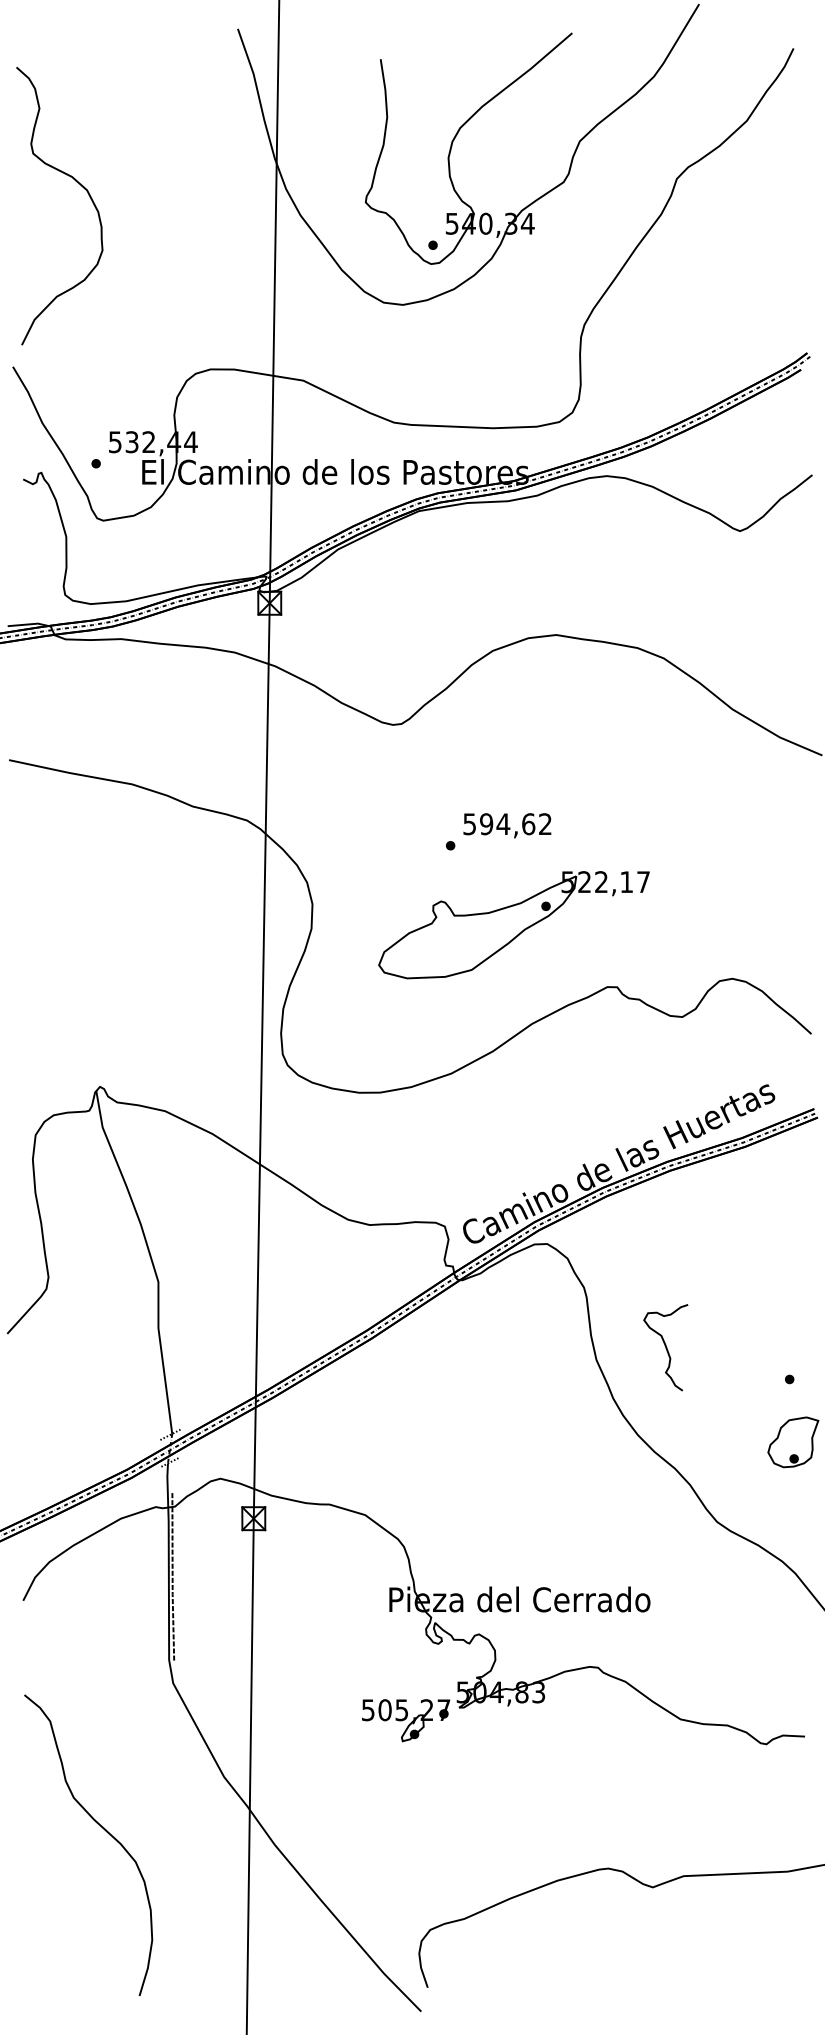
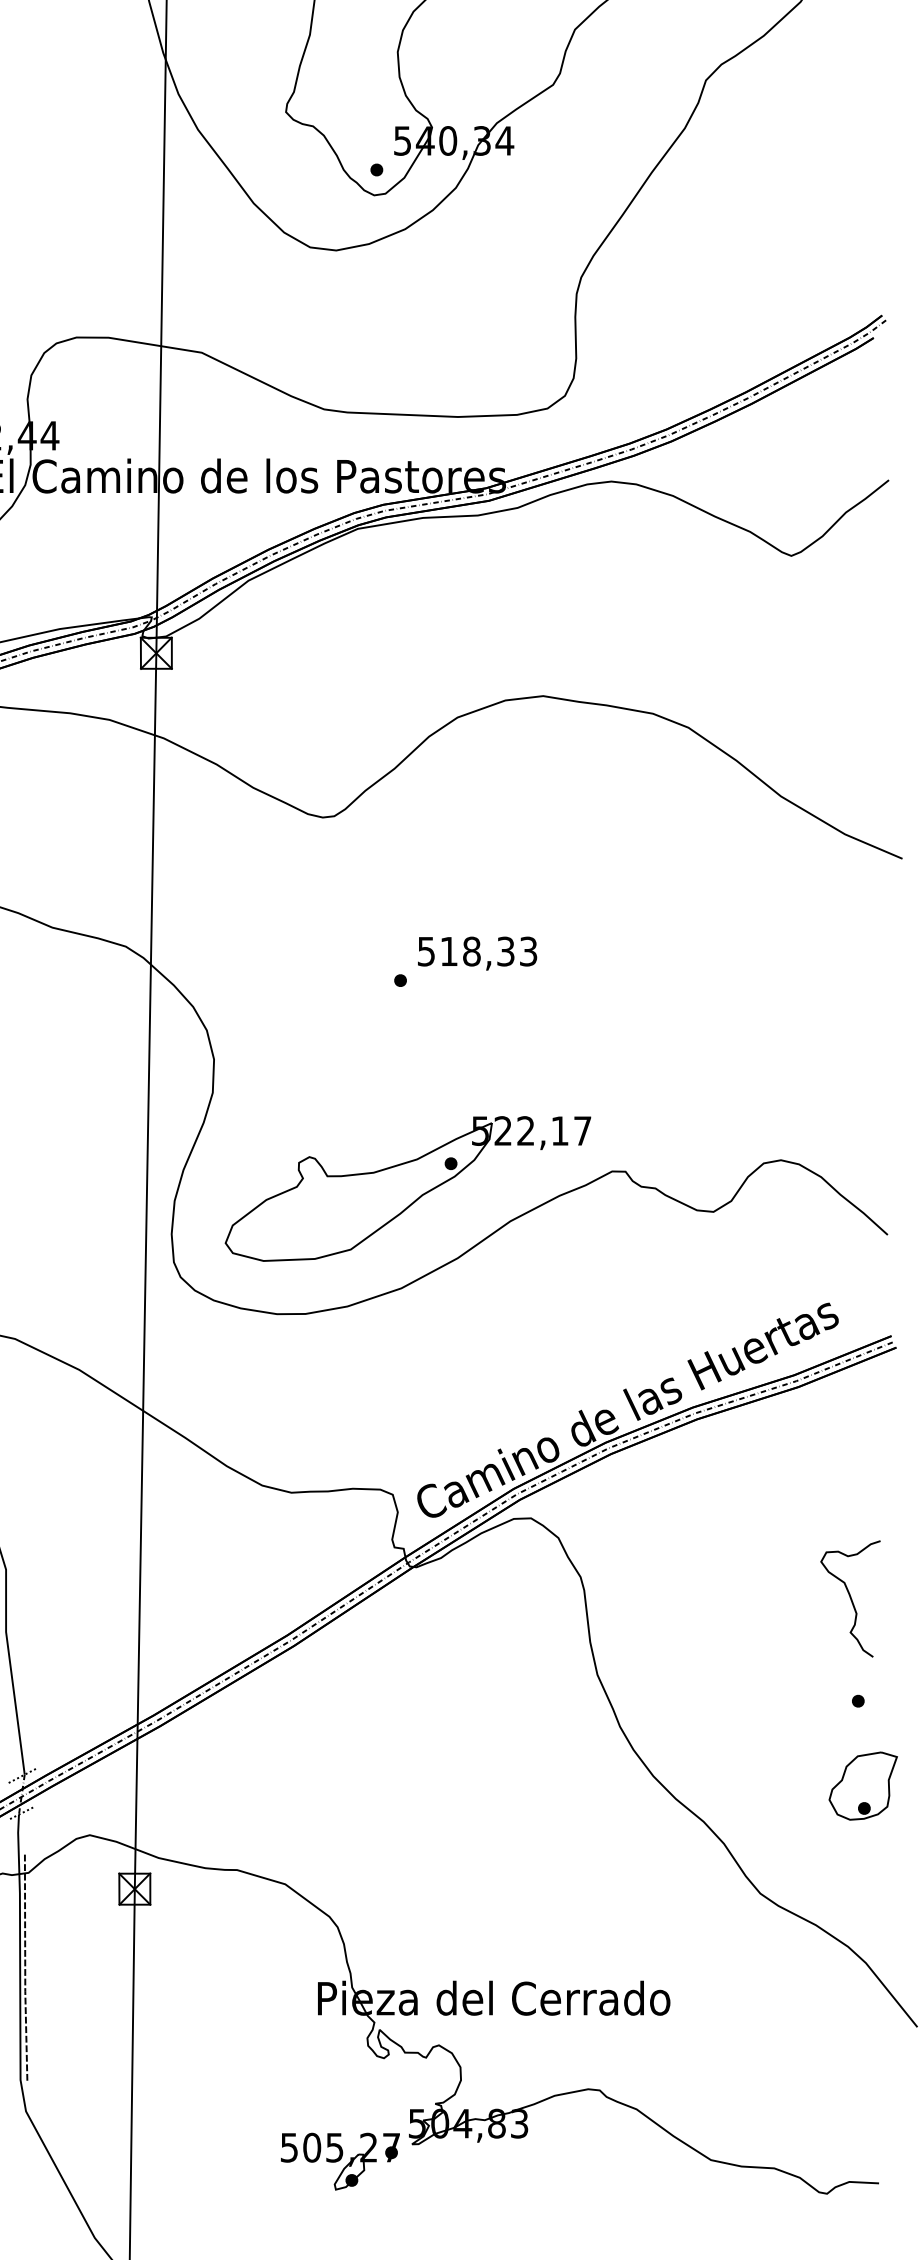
text: (515, 824) -> (488, 951), 594,62 -> 518,33
part: (513, 925) -> (407, 1189), moved
curve: (665, 1347) -> (849, 1598), moved

